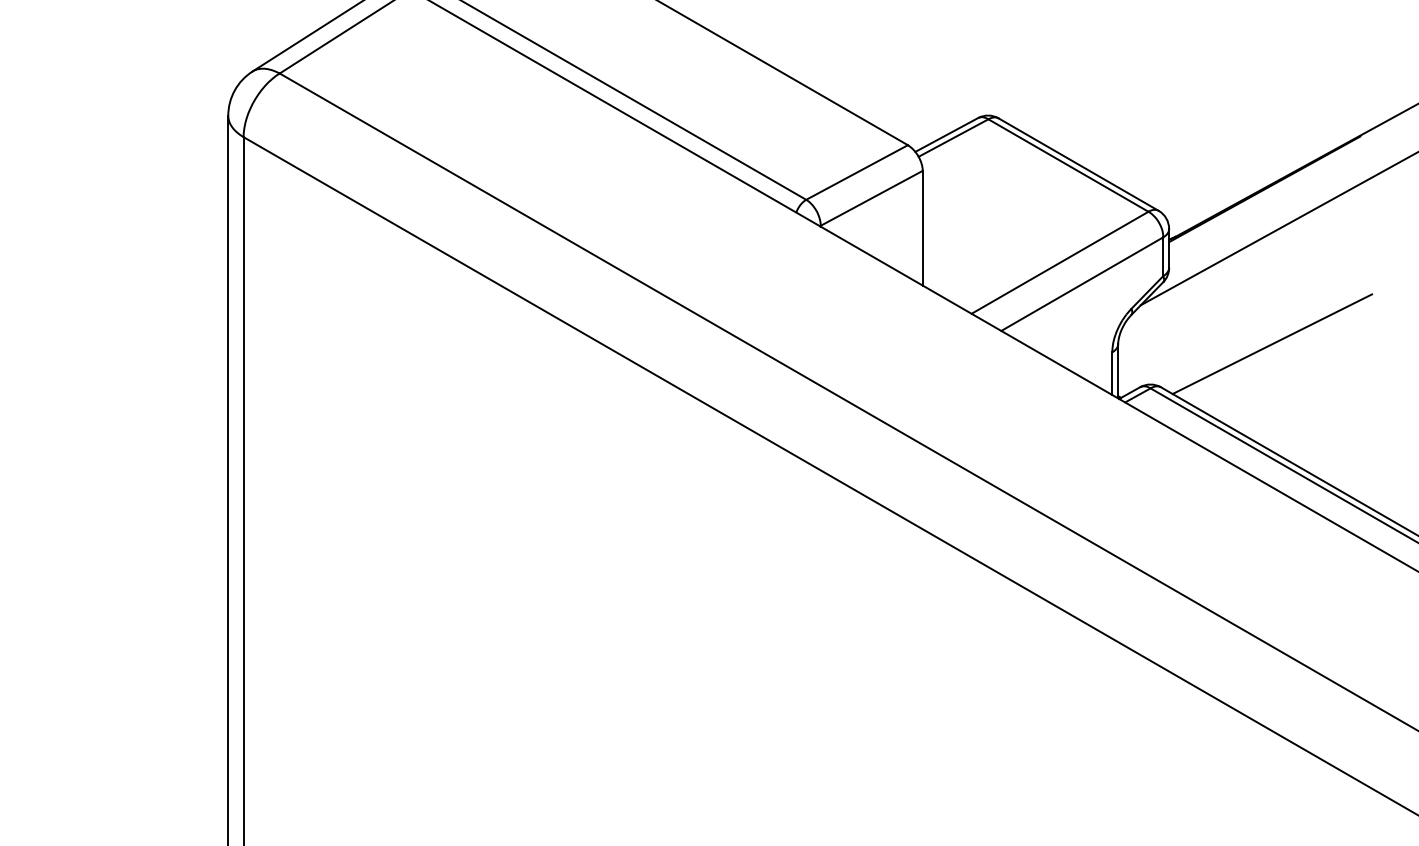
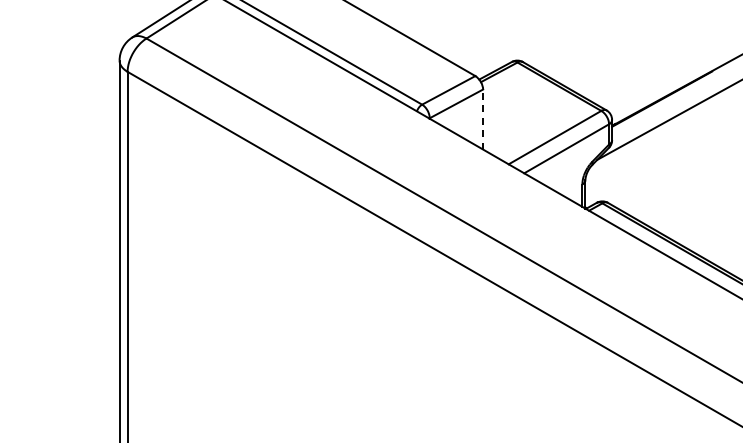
line: (923, 228) -> (483, 119), solid -> dashed
line: (1271, 344) -> (665, 180), removed

